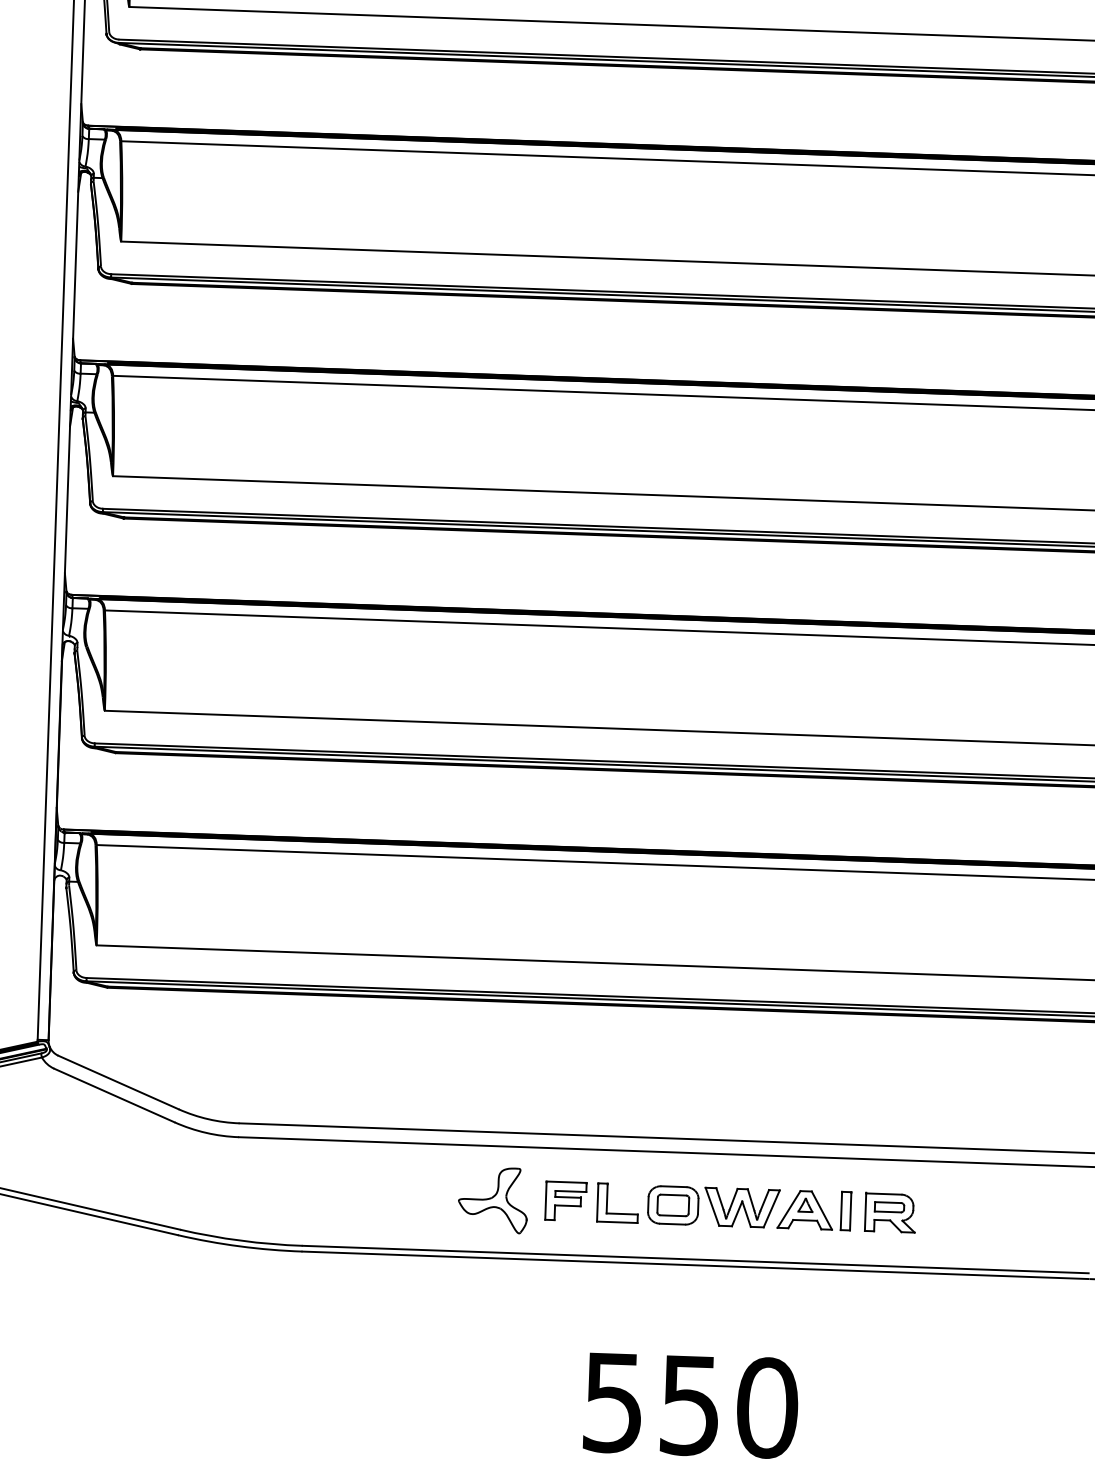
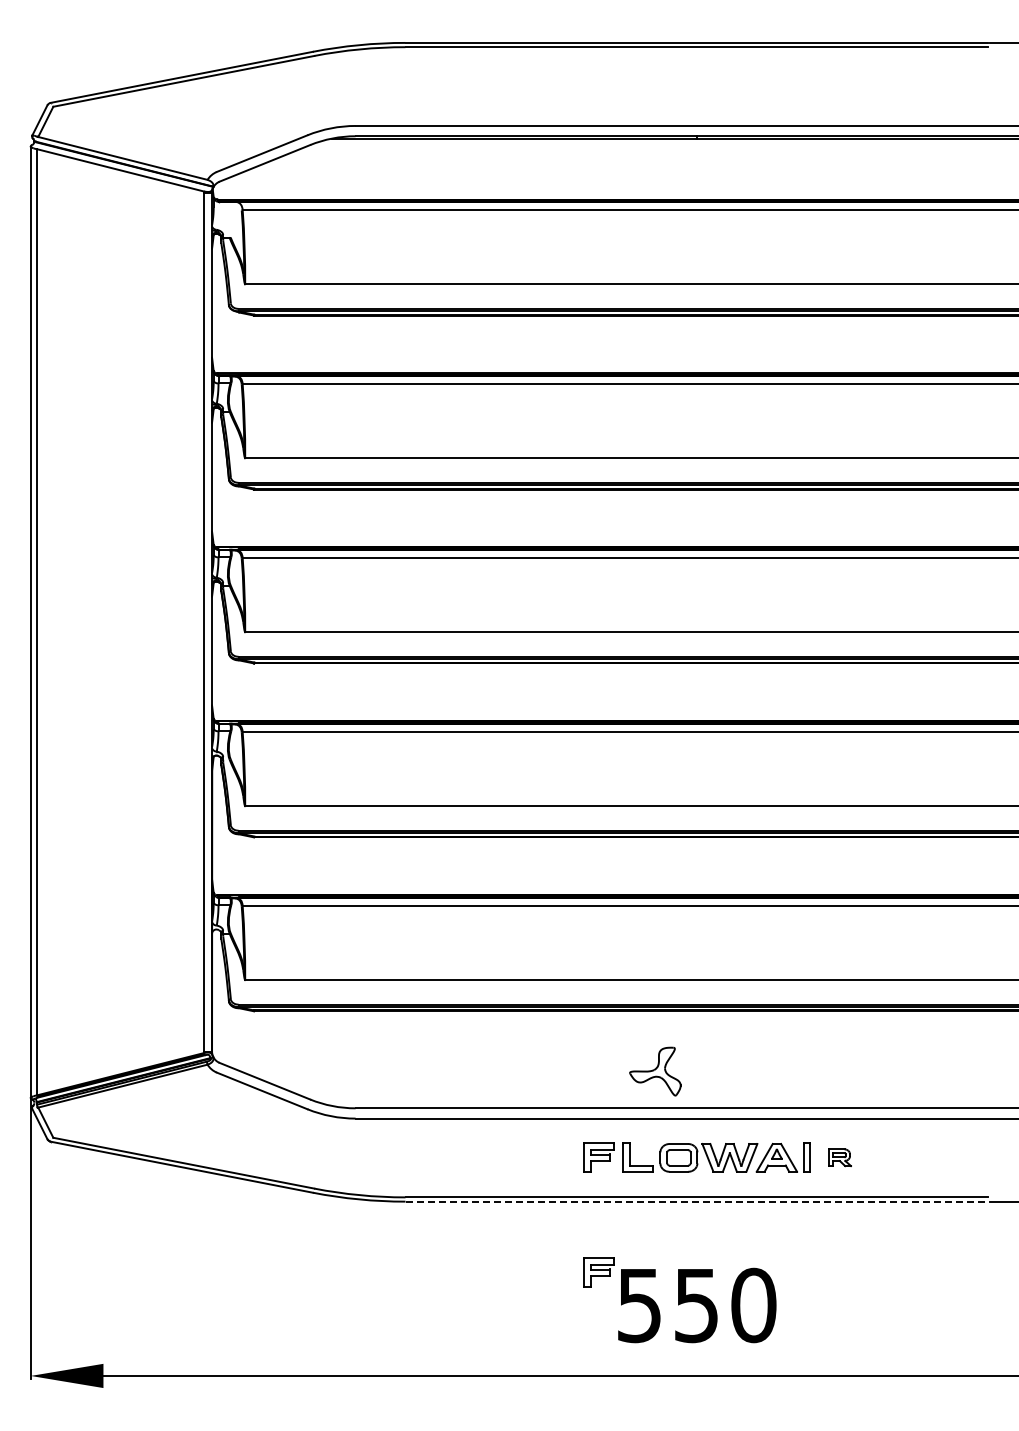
part: (493, 1199) -> (655, 1071), moved
part: (889, 1212) -> (839, 1157), size x0.6
line: (696, 1265) -> (697, 1201), solid -> dashed
part: (559, 1356) -> (598, 1272), added

